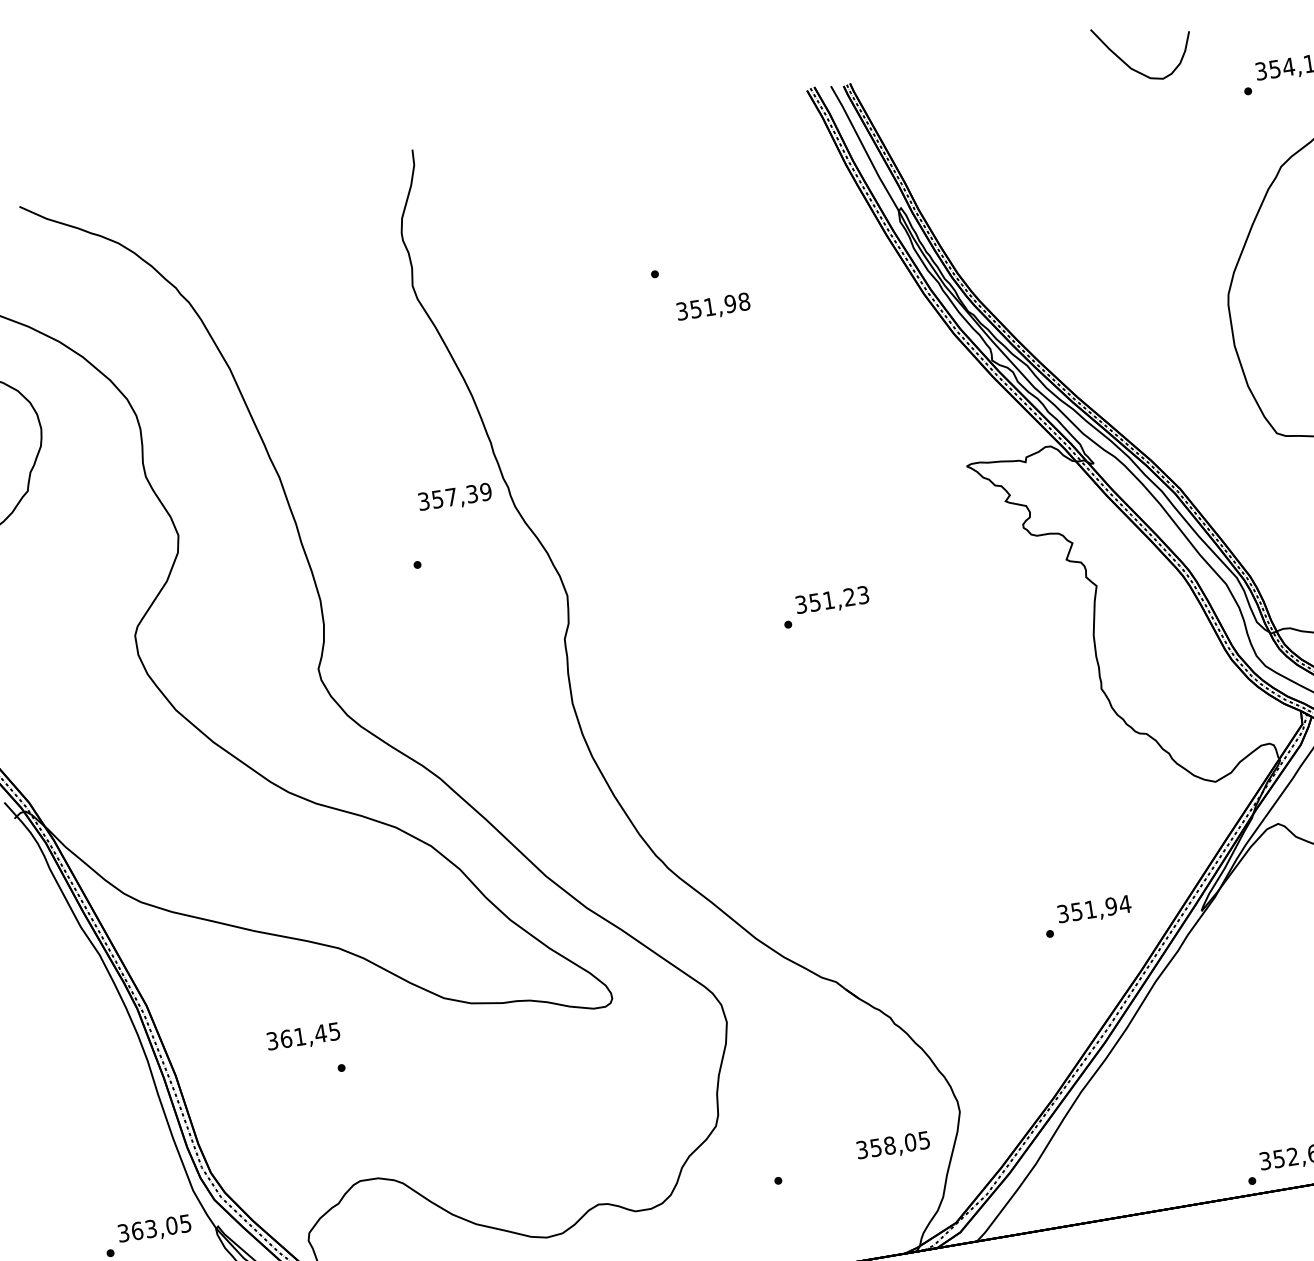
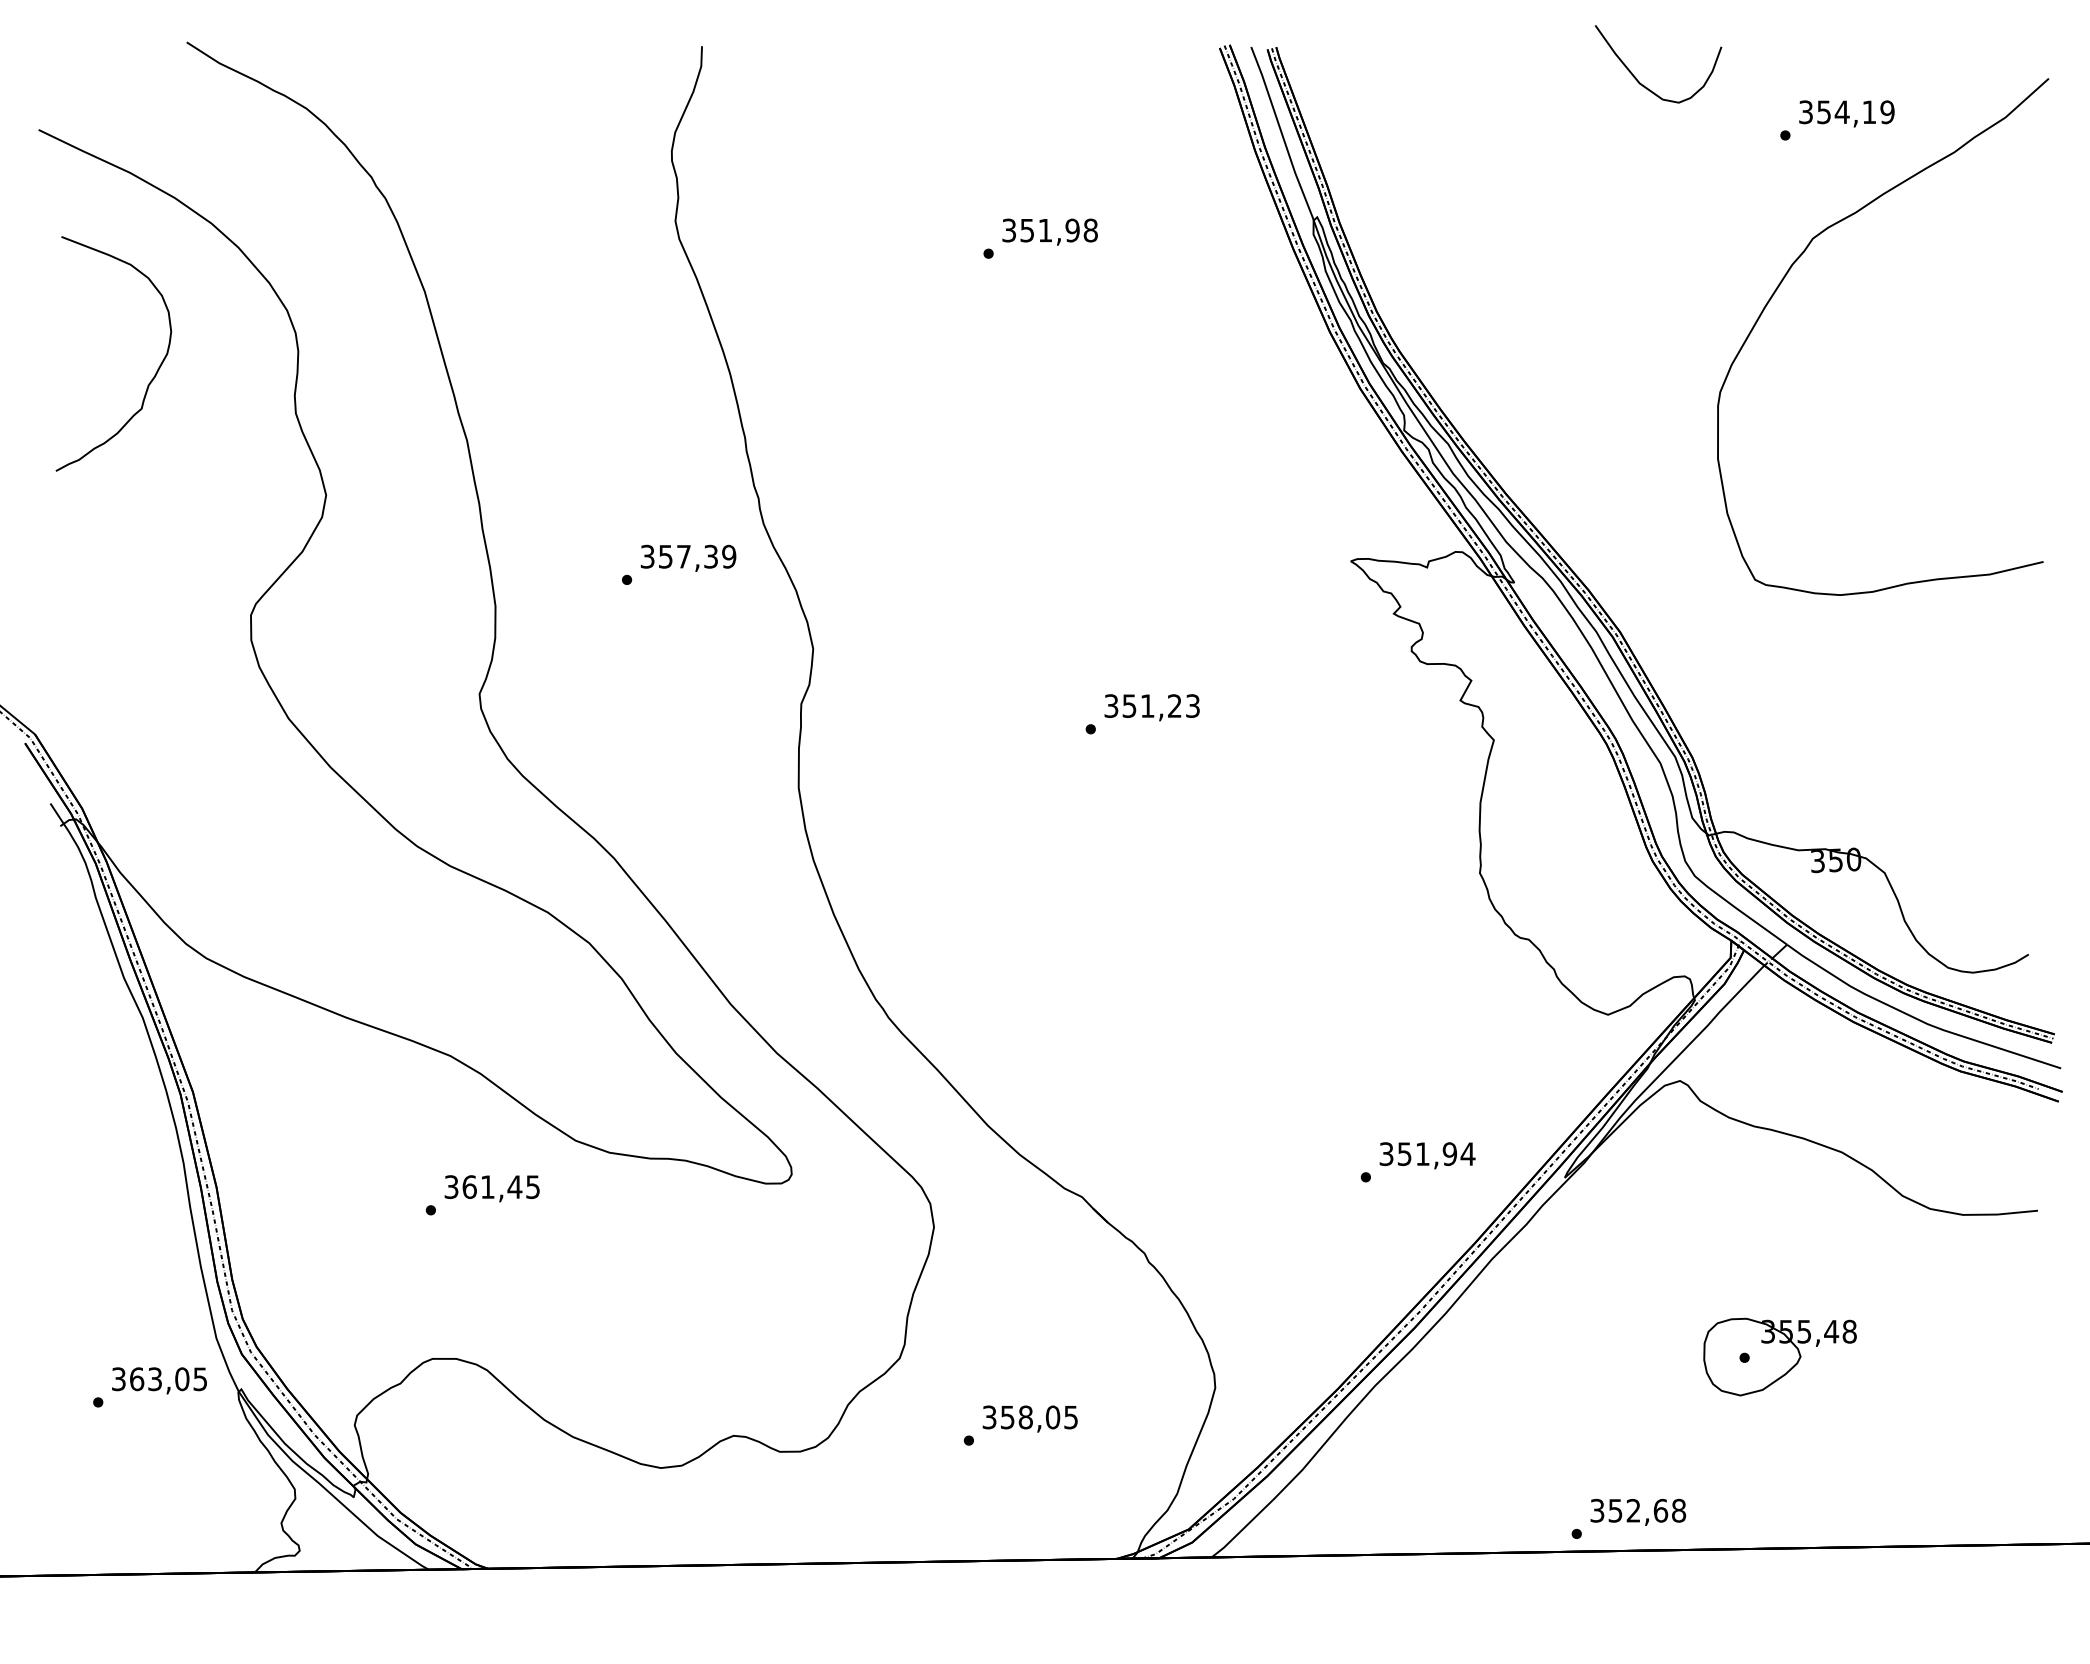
text: (712, 307) -> (1049, 231), moved
text: (455, 497) -> (688, 557), moved
text: (303, 1037) -> (491, 1188), moved
text: (892, 1146) -> (1029, 1418), moved

